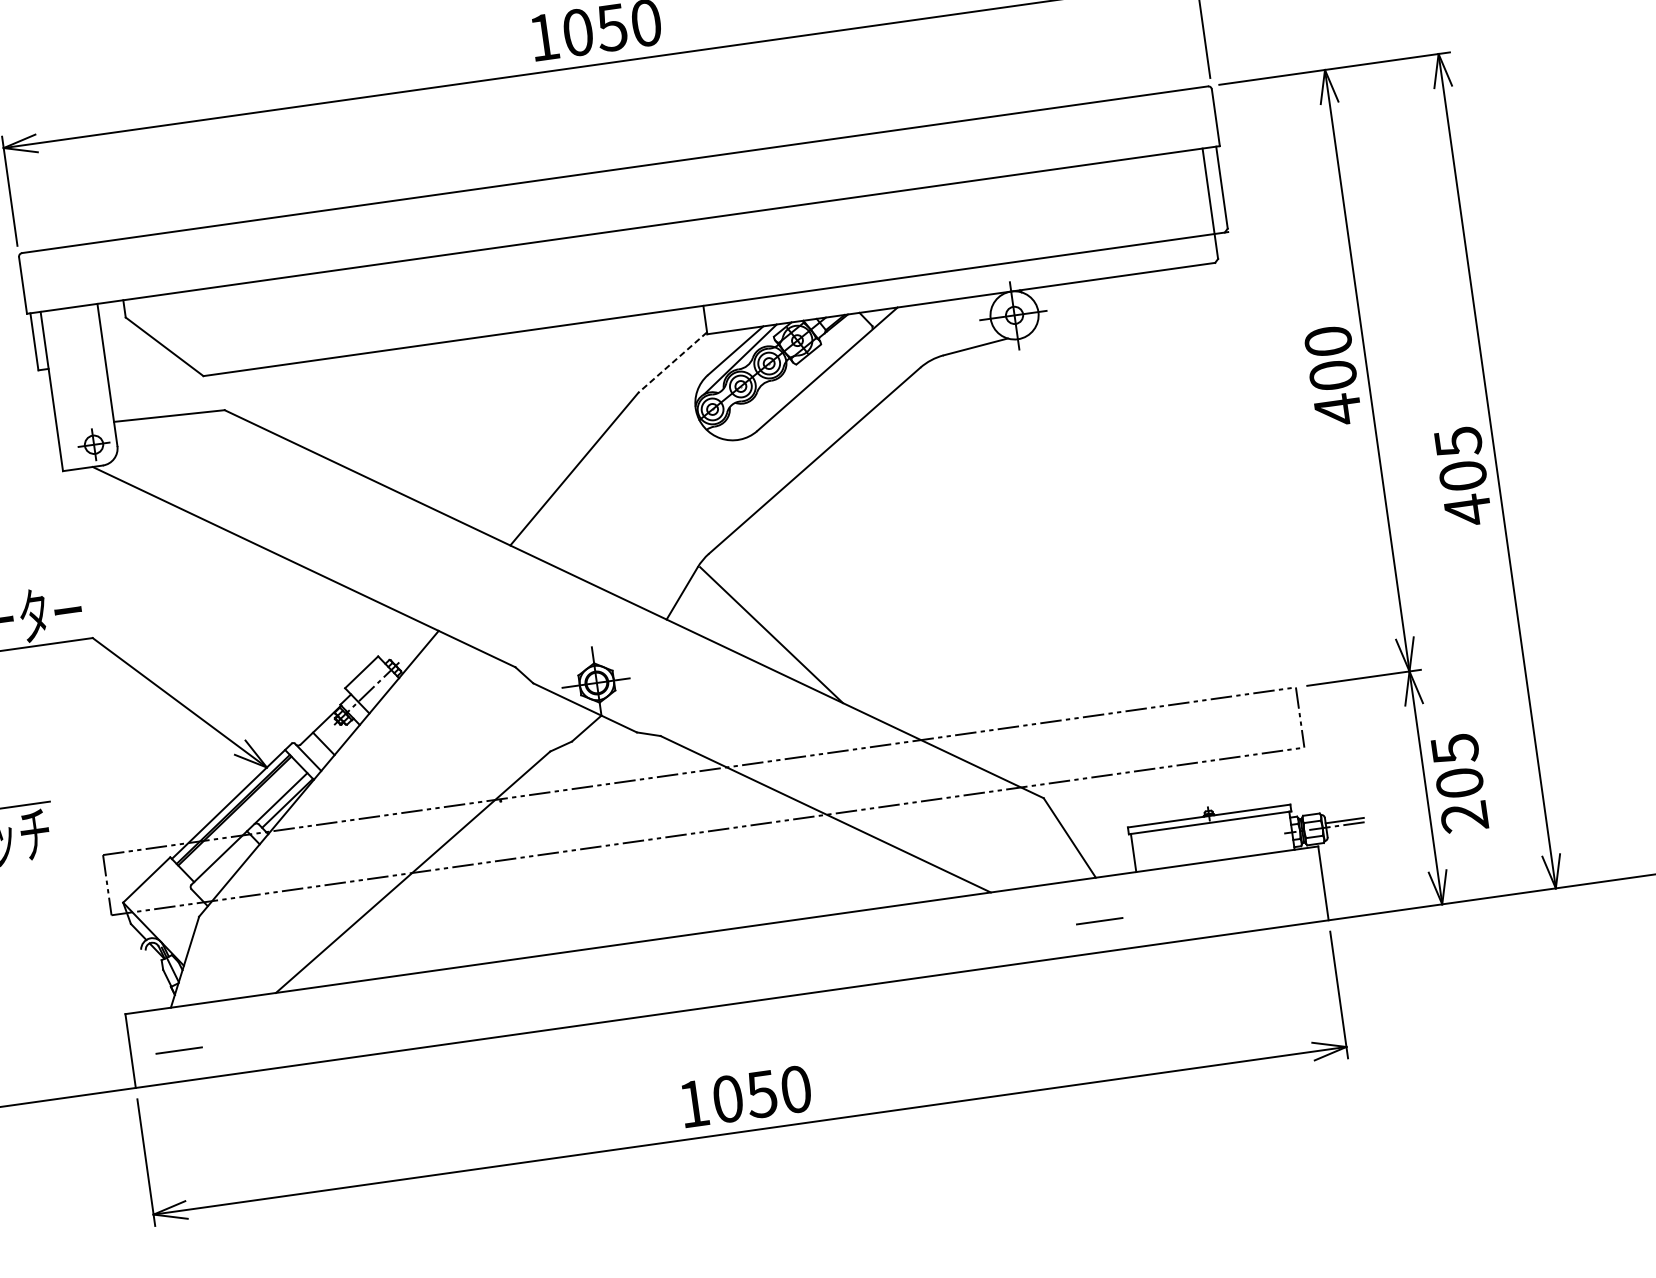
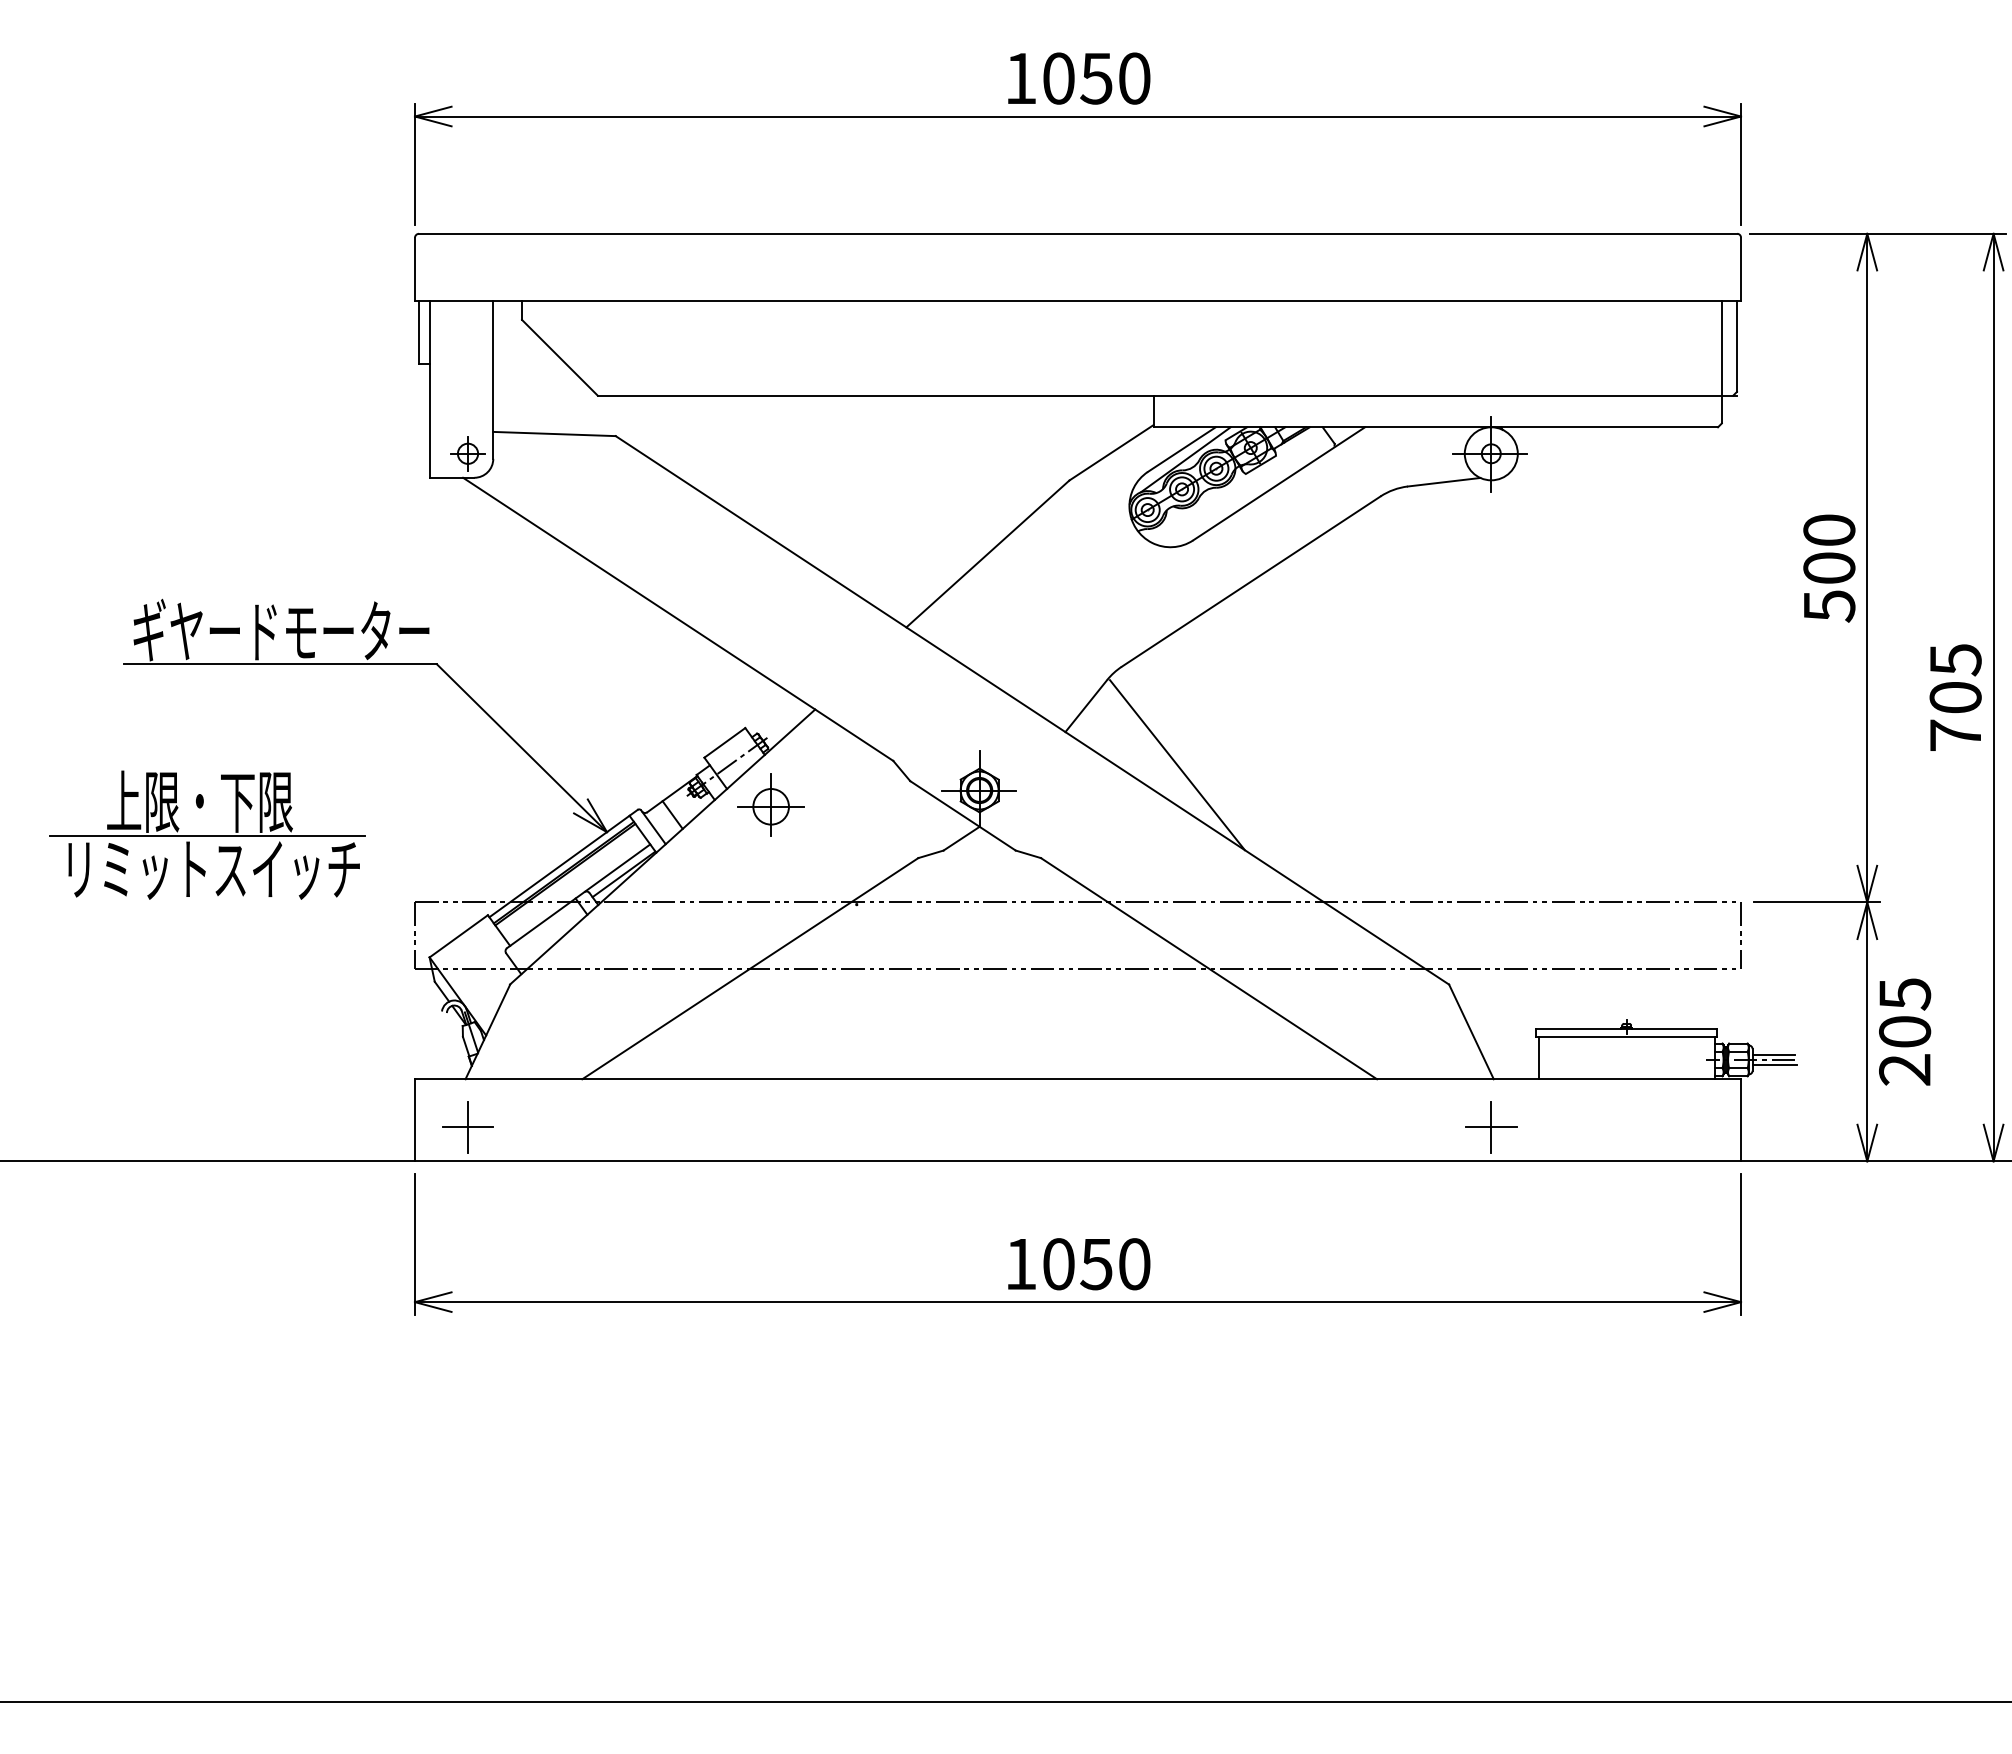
line: (672, 363) -> (1111, 453), dashed -> solid
text: (1338, 410) -> (1829, 606), 400 -> 500
text: (1467, 510) -> (1955, 735), 405 -> 705
part: (410, 722) -> (770, 804), added
line: (1346, 828) -> (1774, 1064), added
line: (1099, 921) -> (1491, 1127), added
line: (179, 1050) -> (468, 1127), added

